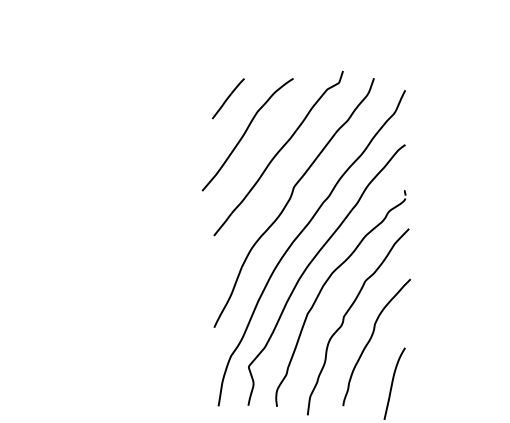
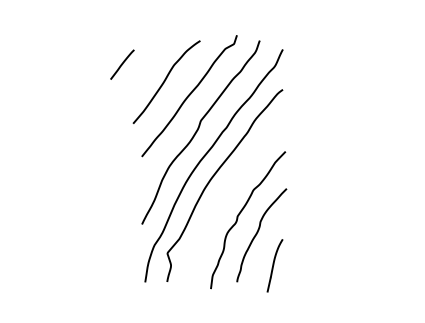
line: (228, 98) -> (122, 64), moved
part: (323, 288) -> (222, 195), removed

